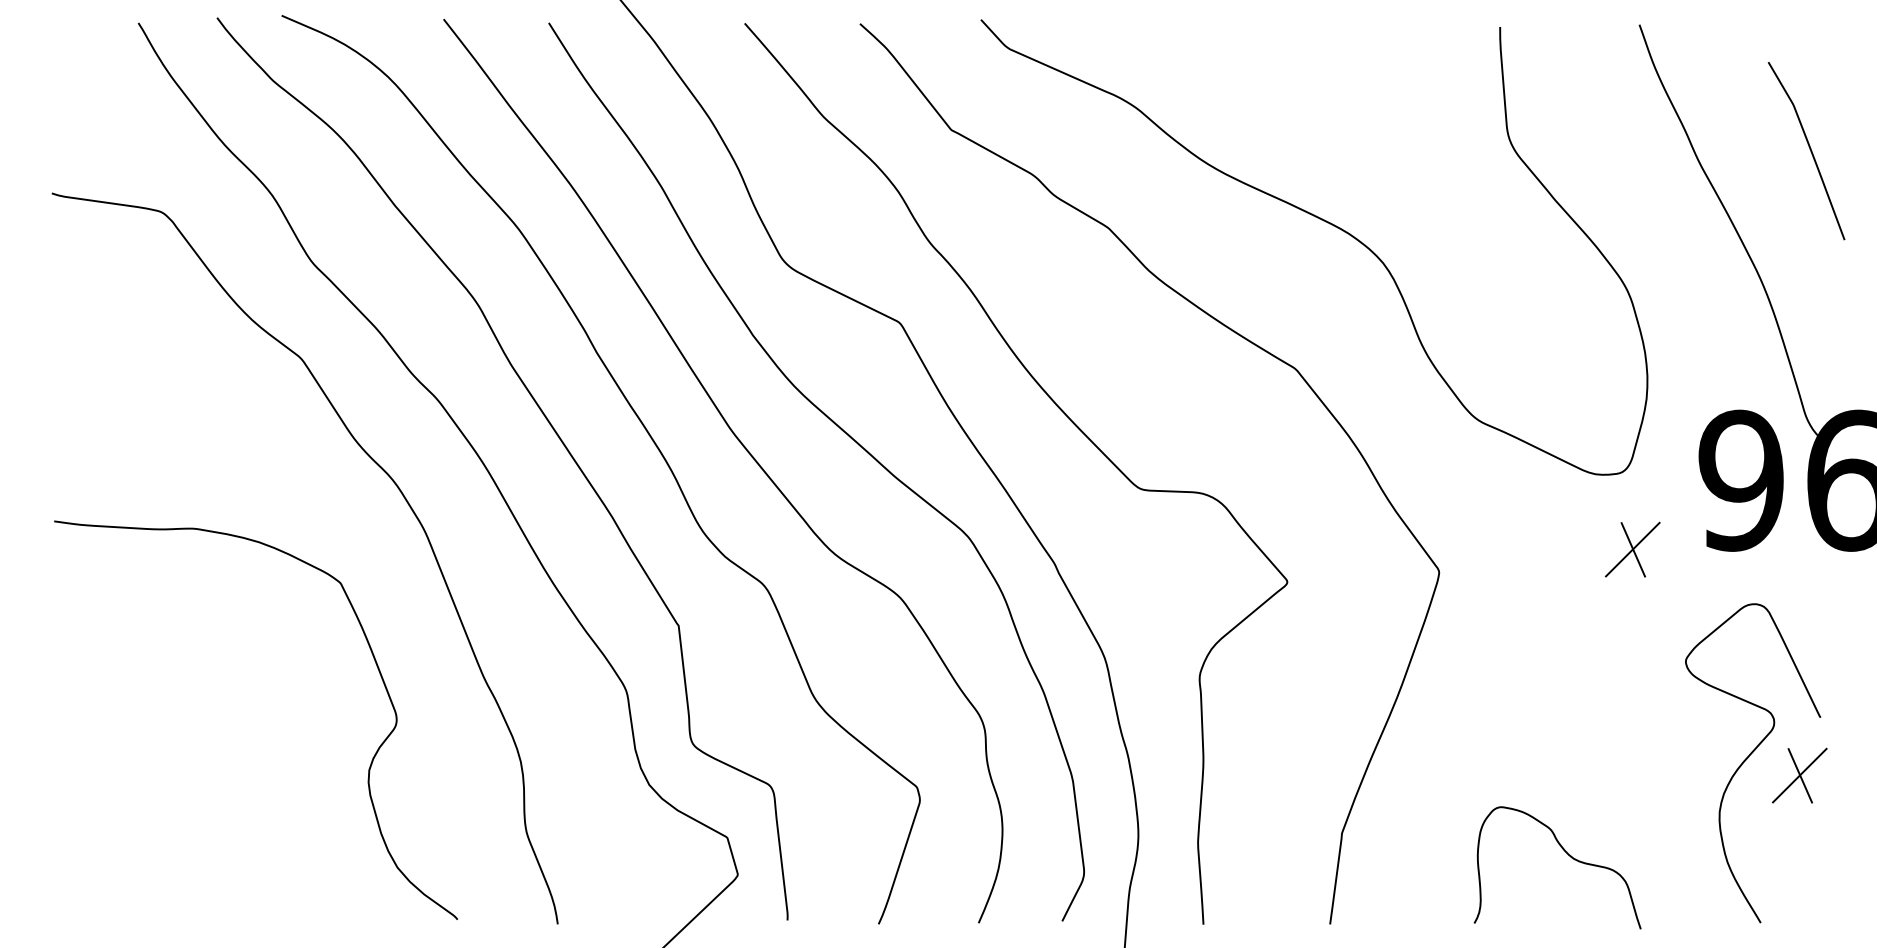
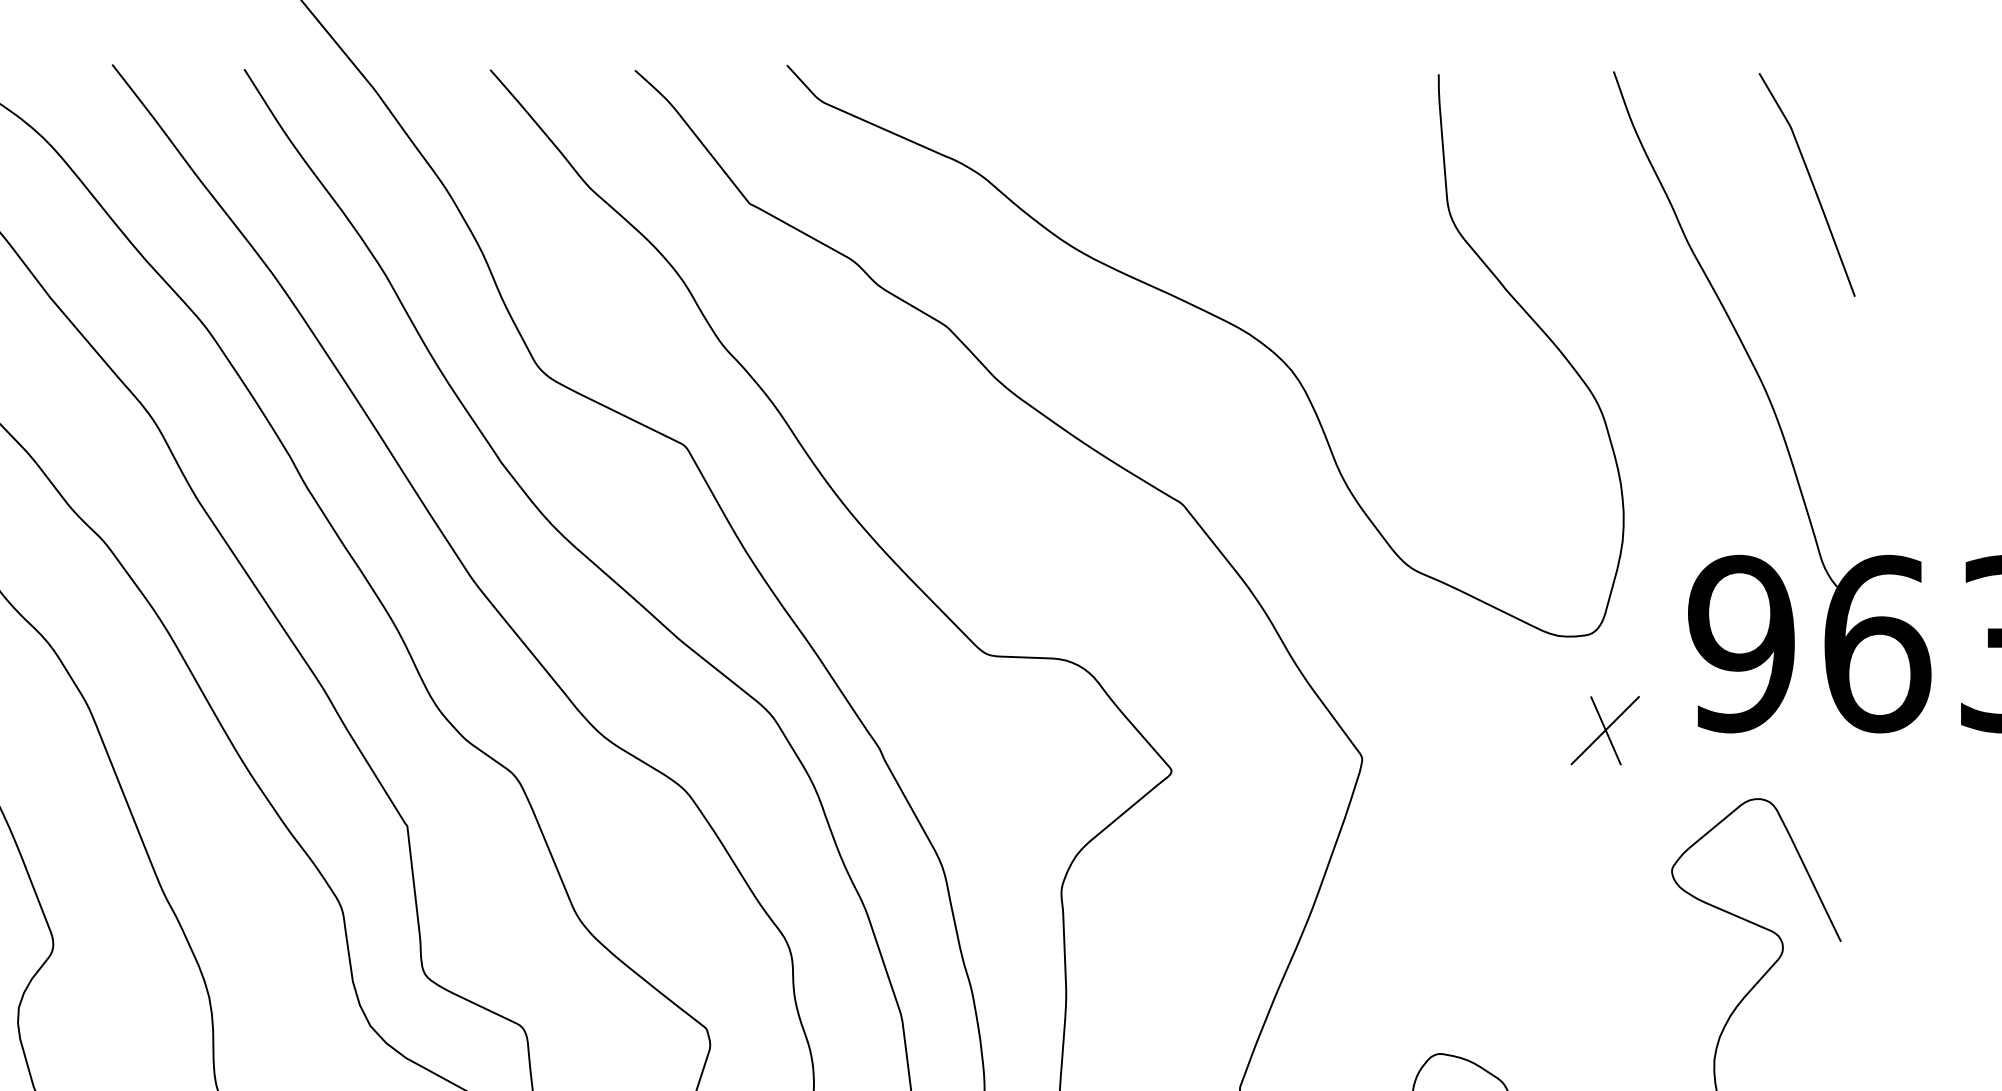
curve: (1809, 149) -> (1810, 182), moved
part: (1799, 775) -> (1814, 1014), removed

